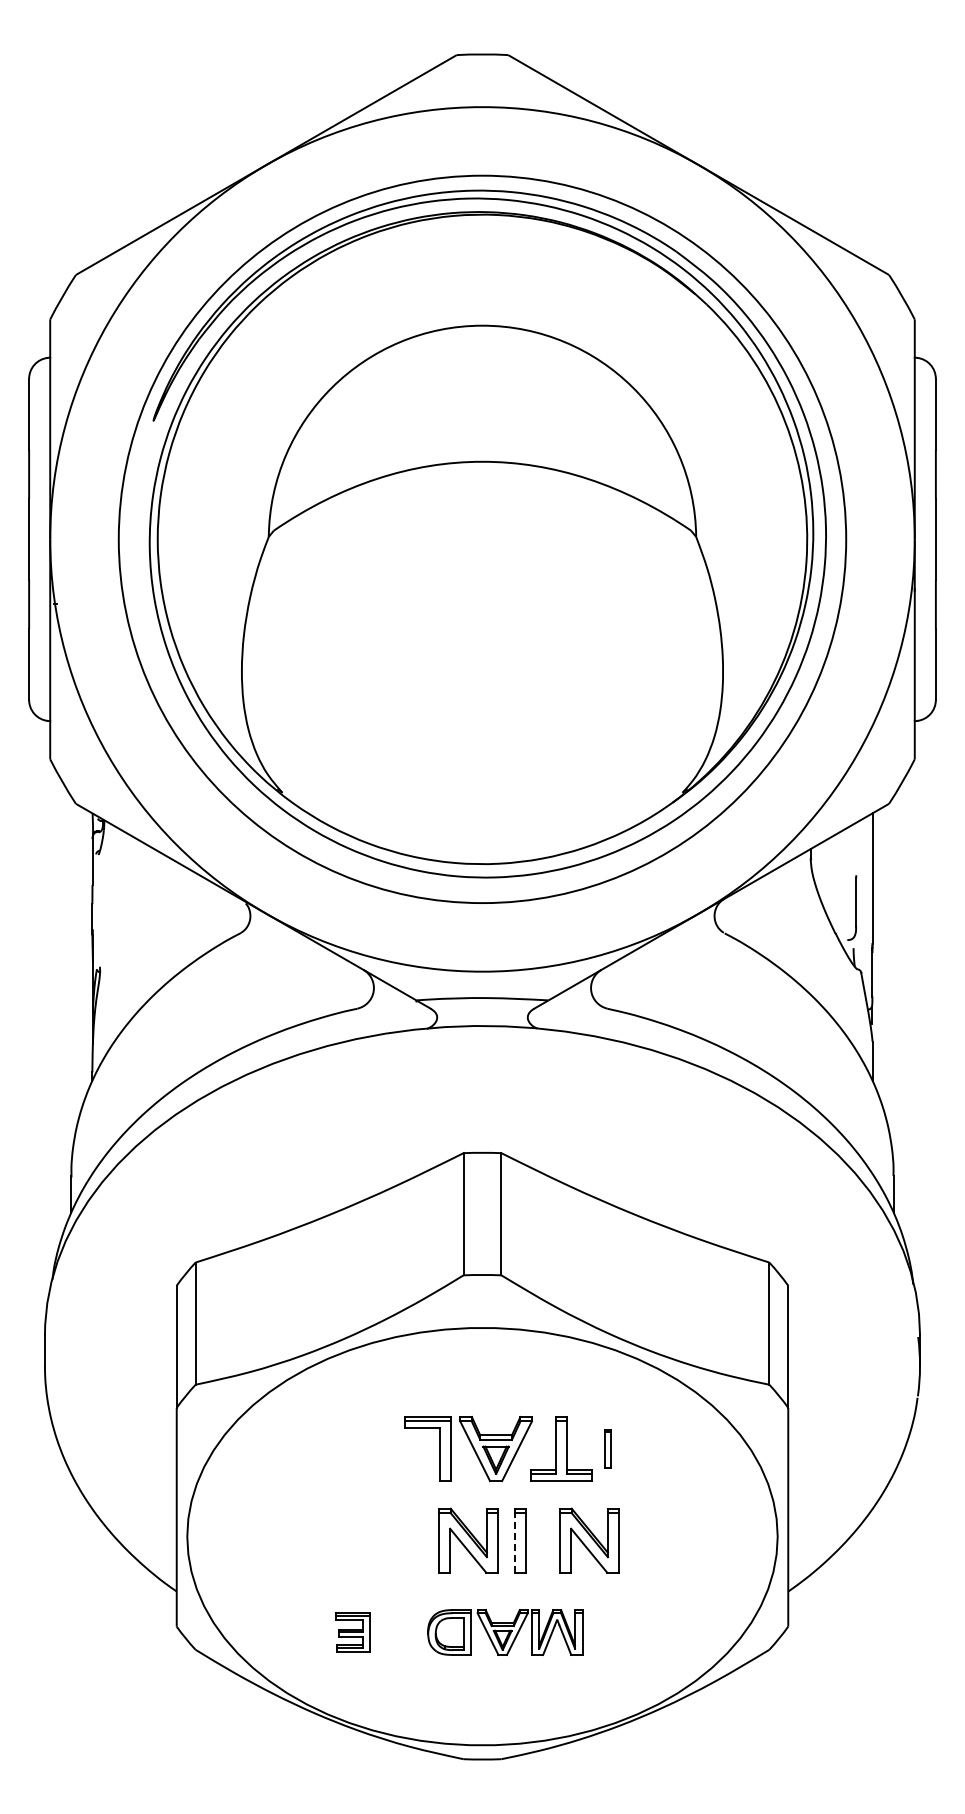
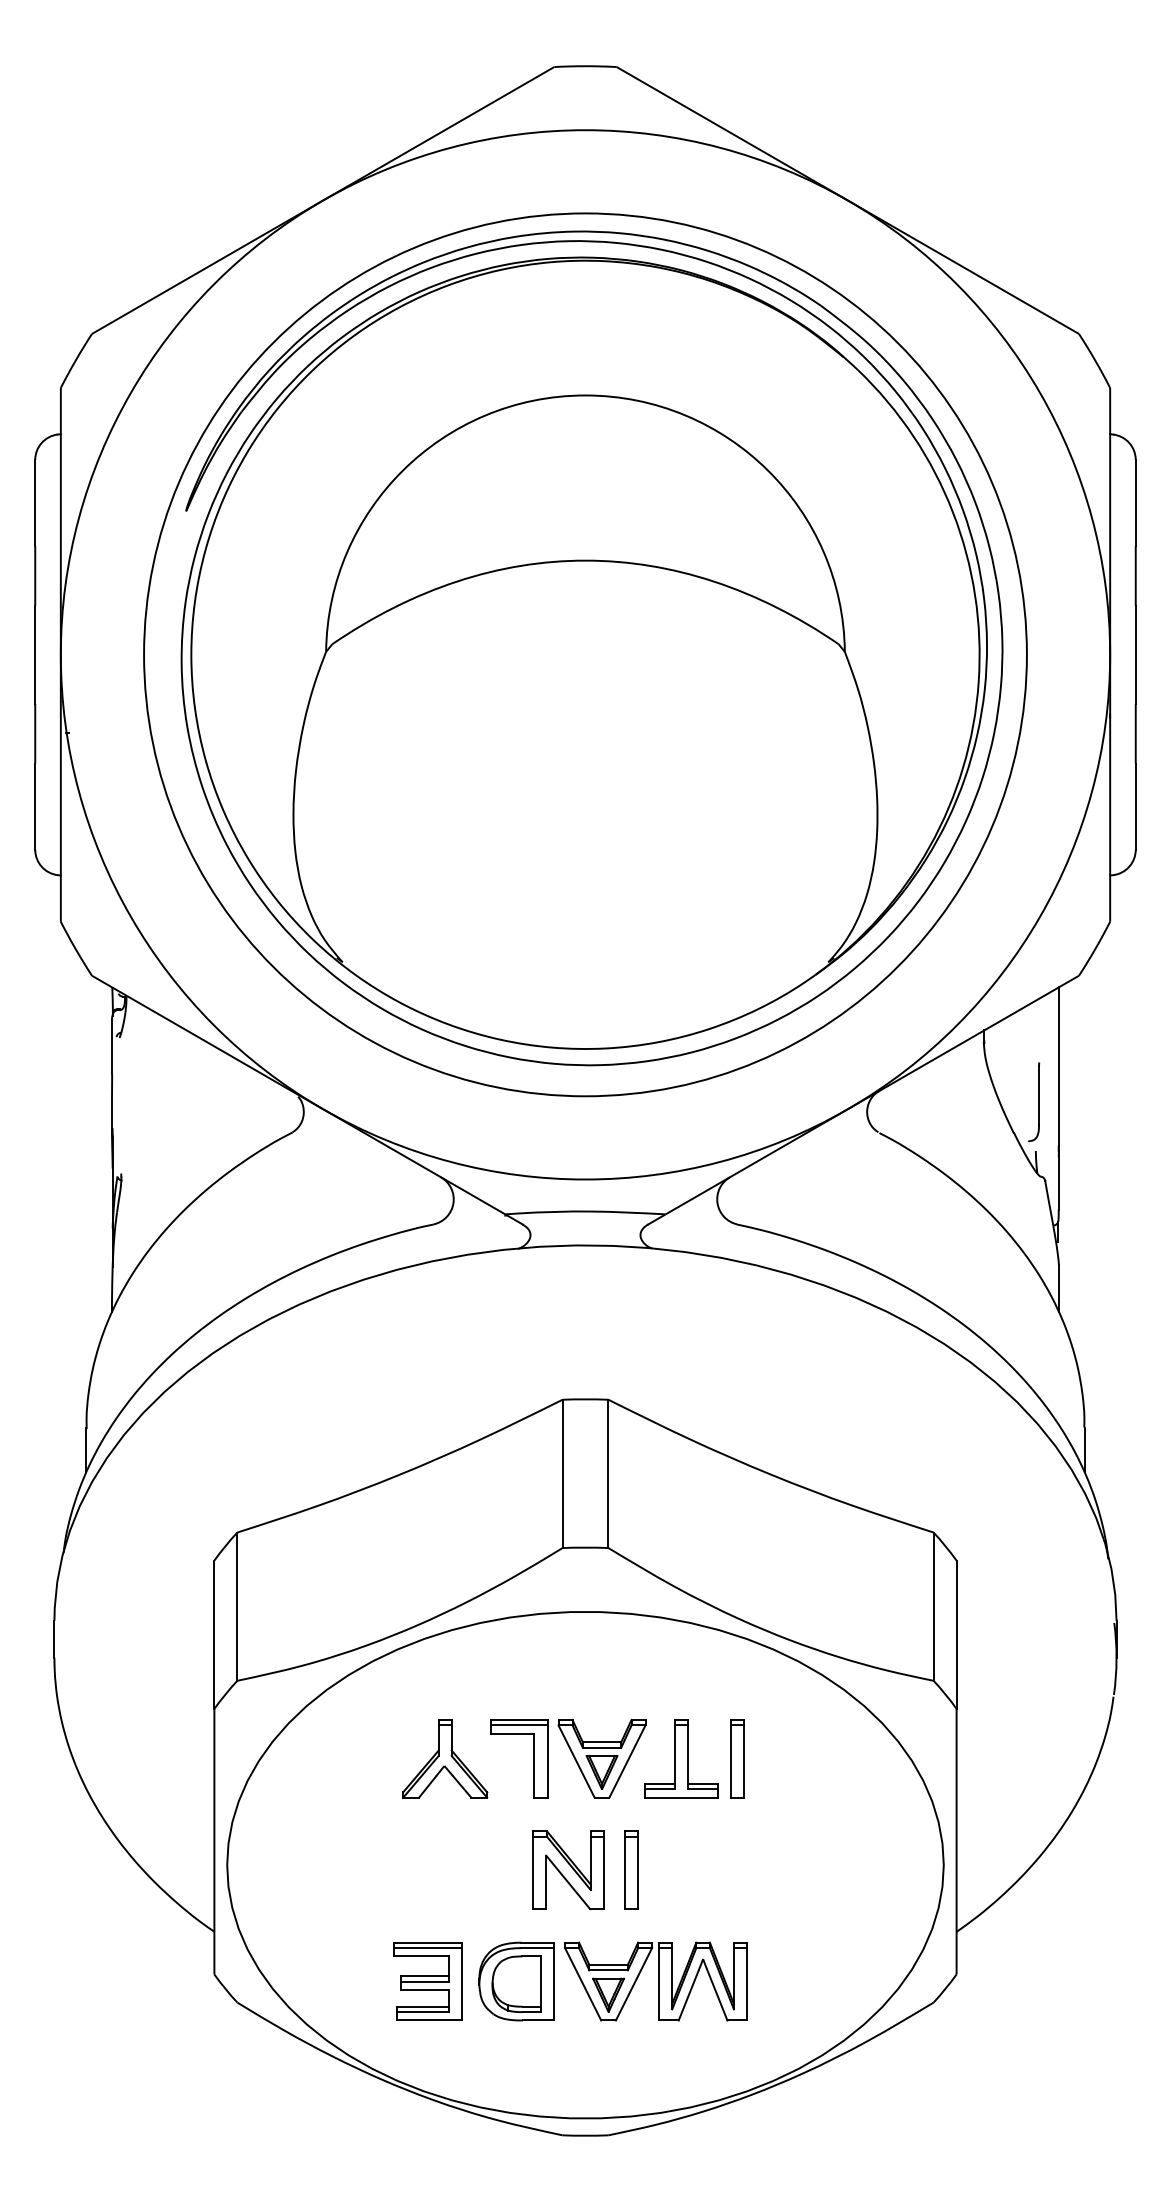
part: (607, 1448) -> (737, 1758), size x1.67
part: (366, 1449) -> (444, 1759), added
part: (589, 1540) -> (715, 1869), removed
line: (515, 1543) -> (625, 1873), dashed -> solid
part: (352, 1632) -> (427, 1981), size x1.67
part: (505, 1632) -> (613, 1981), size x1.43

